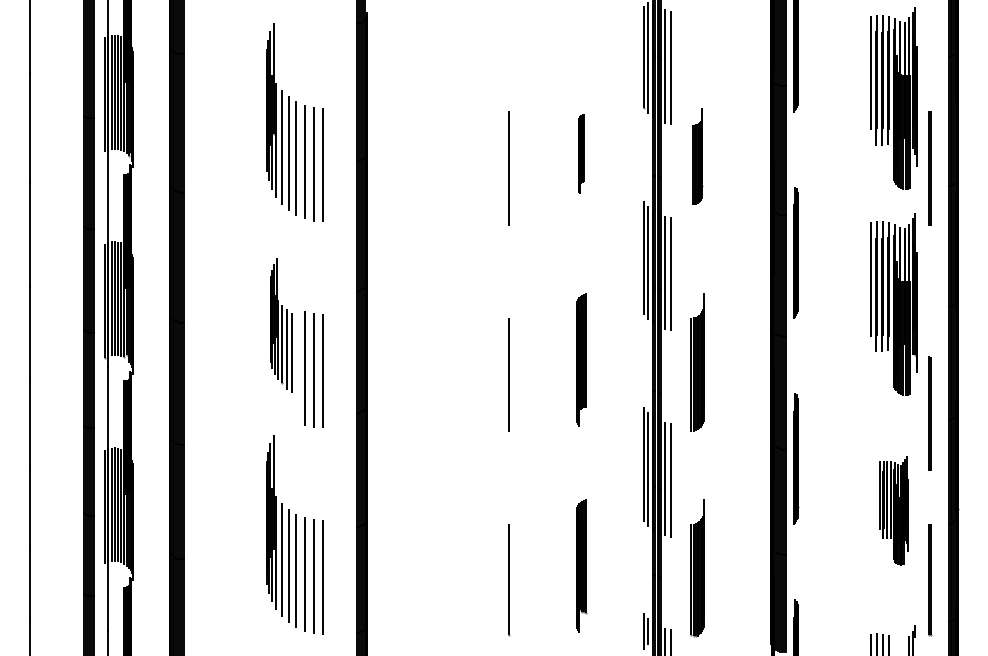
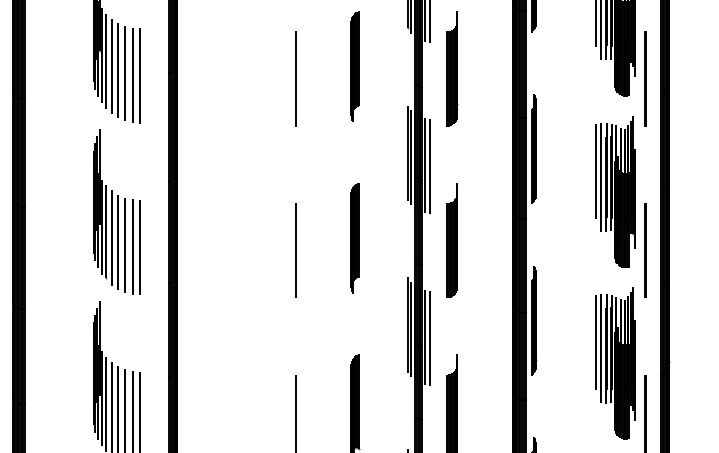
part: (581, 153) -> (355, 66), size x1.67
part: (697, 156) -> (452, 69), size x1.43
part: (281, 325) -> (106, 209), size x1.43
line: (929, 413) -> (645, 250), moved
part: (893, 510) -> (615, 363), size x1.67

